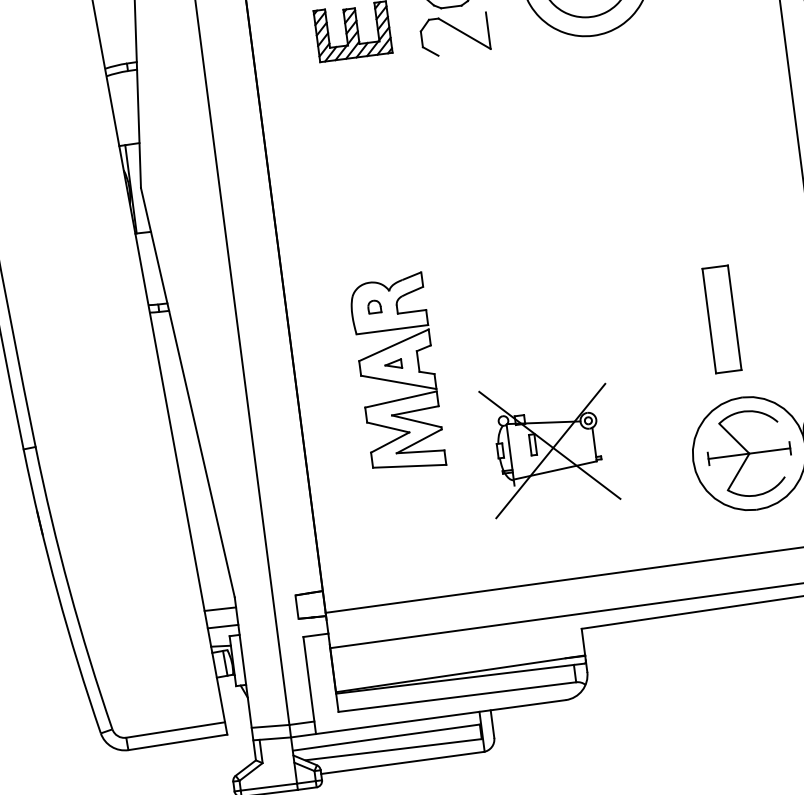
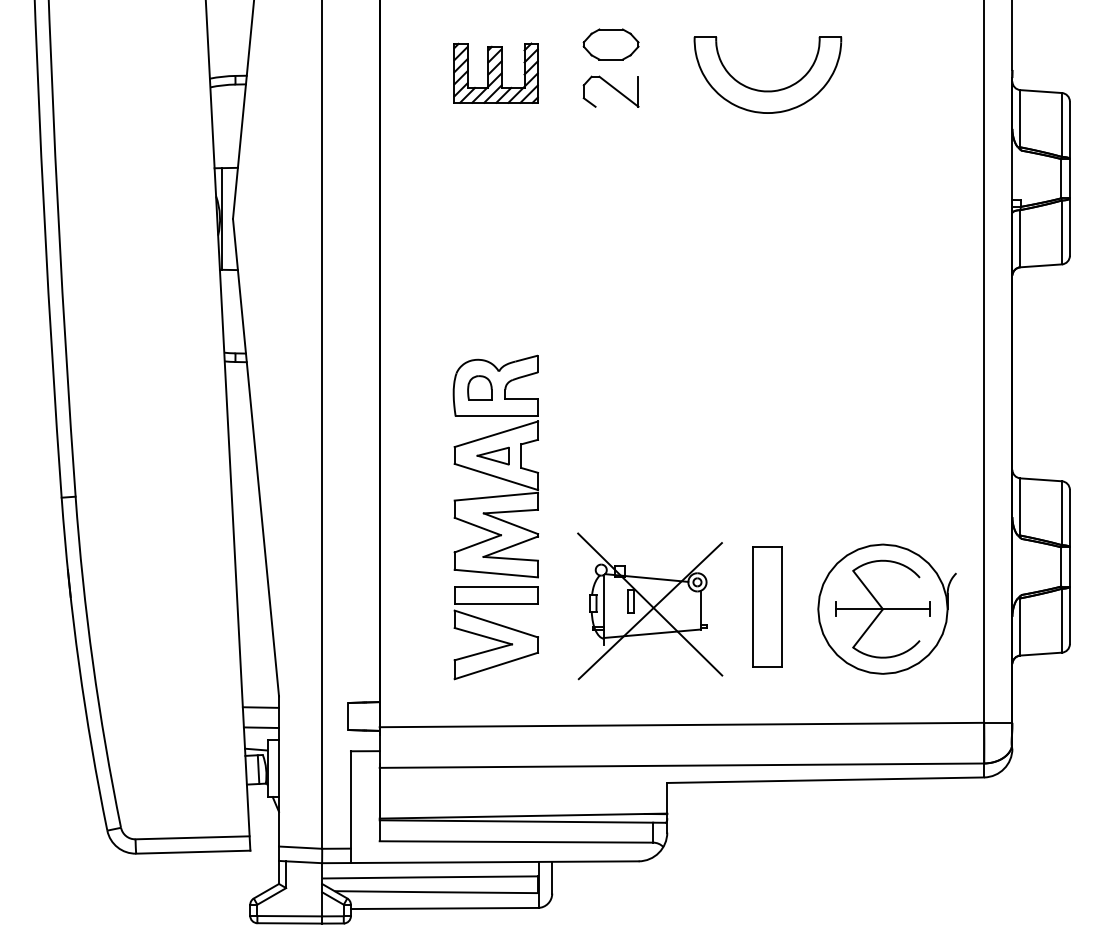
part: (454, 34) -> (610, 91), size x0.71
part: (374, 306) -> (479, 387), size x1.67
part: (721, 318) -> (767, 606), moved
part: (393, 364) -> (492, 455), size x1.67
part: (550, 447) -> (650, 606), moved
part: (415, 518) -> (495, 633), added

